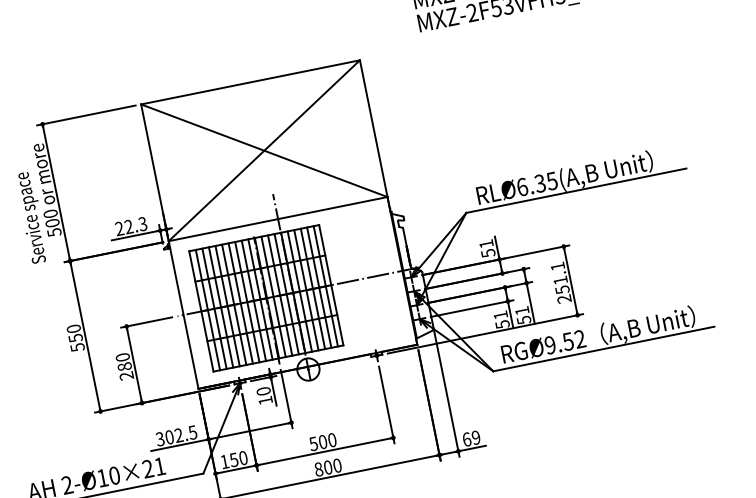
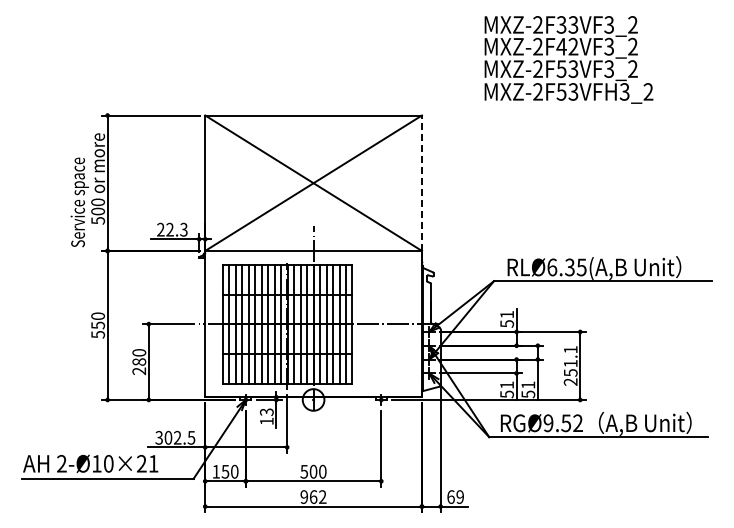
line: (373, 129) -> (421, 183), solid -> dashed
text: (263, 390) -> (266, 411), 10 -> 13
text: (327, 467) -> (313, 496), 800 -> 962

